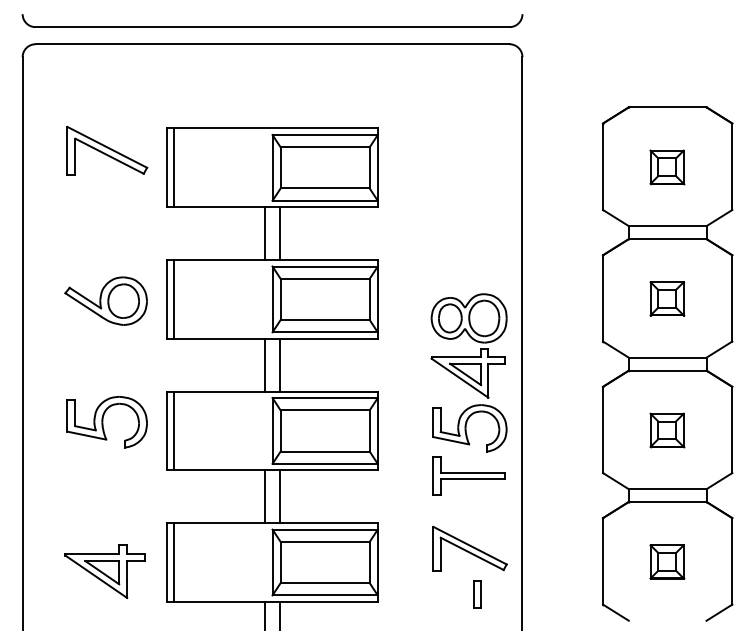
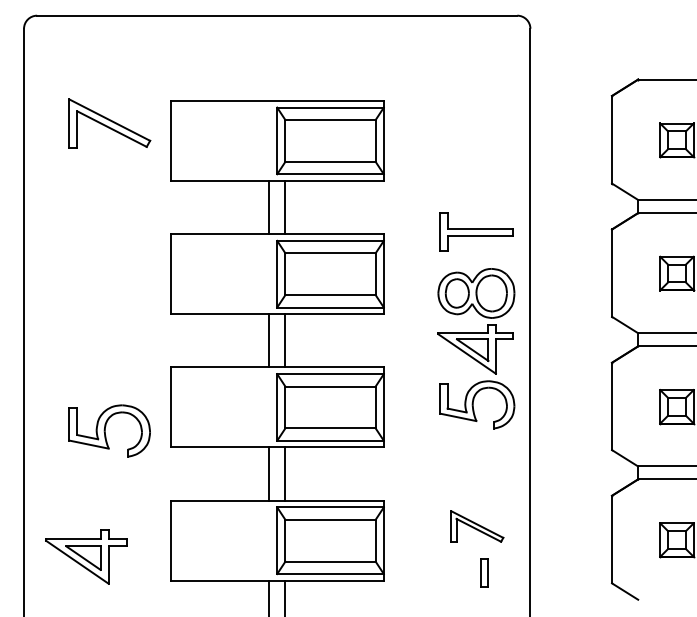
line: (173, 167) -> (176, 140), removed
line: (173, 298) -> (176, 273), removed
part: (105, 300) -> (107, 275), removed
part: (106, 422) -> (108, 431), moved
line: (173, 430) -> (176, 406), removed
part: (468, 475) -> (475, 231), moved
part: (469, 548) -> (476, 526), size x0.7
line: (173, 562) -> (176, 540), removed
part: (104, 571) -> (85, 556), moved

